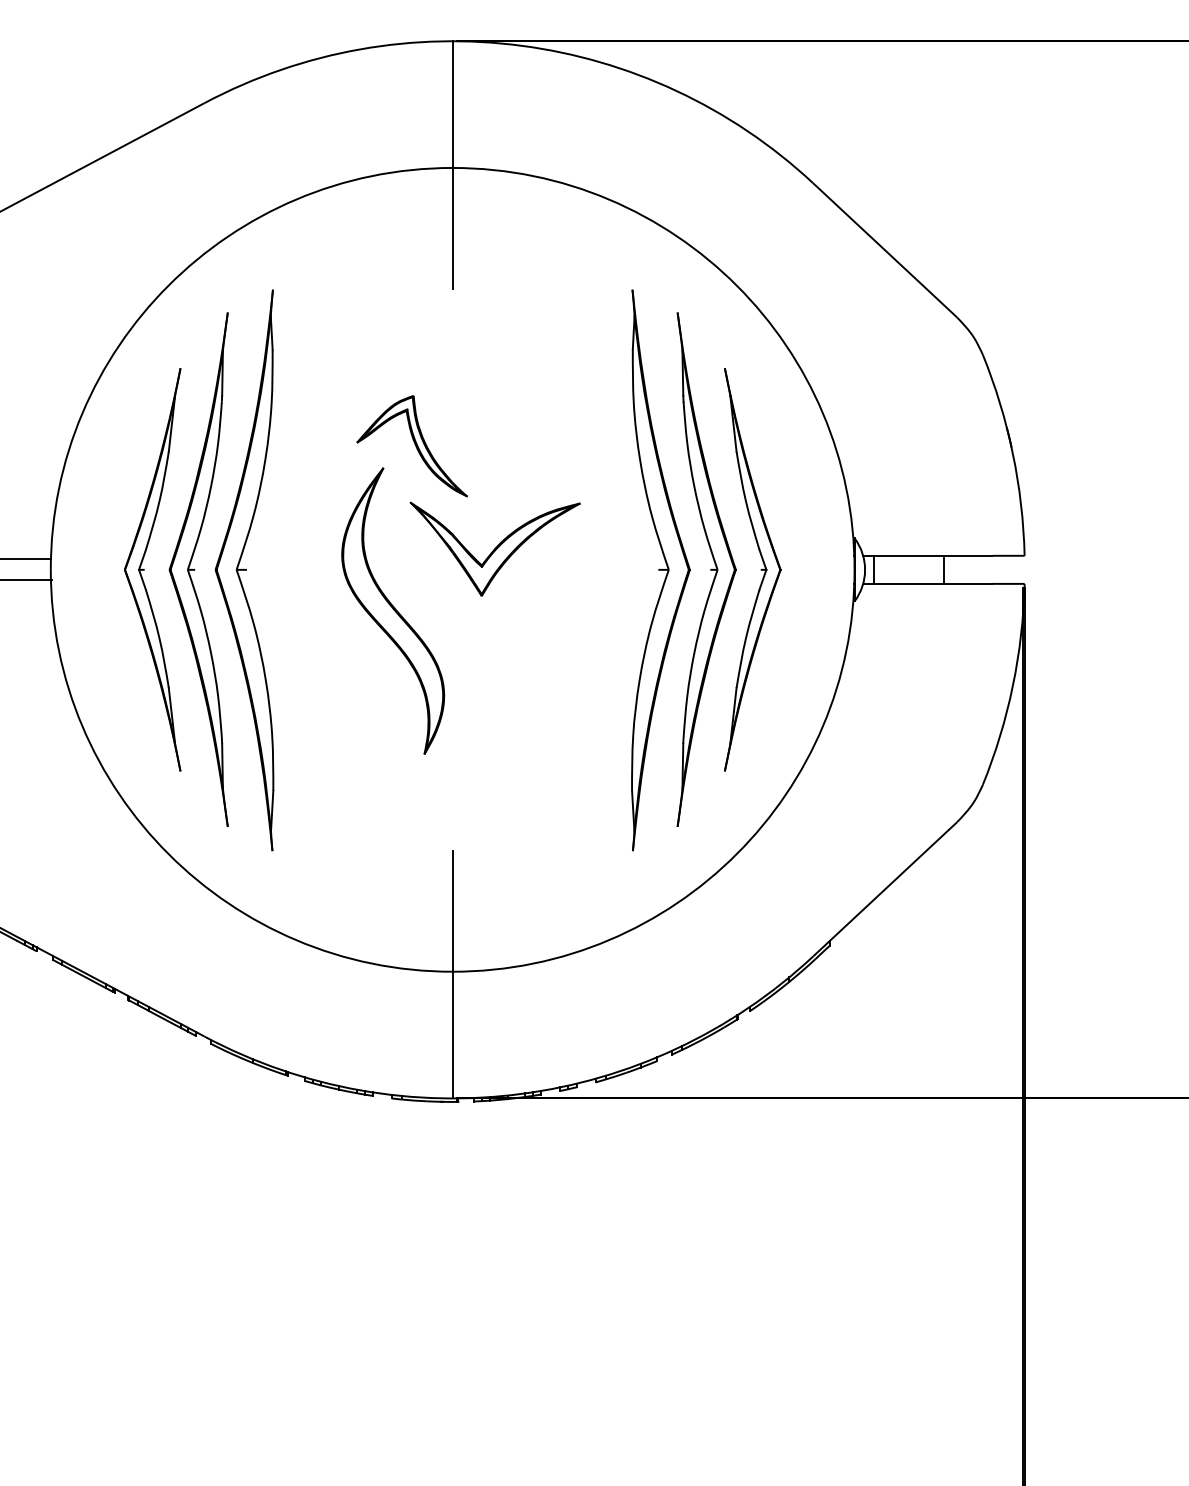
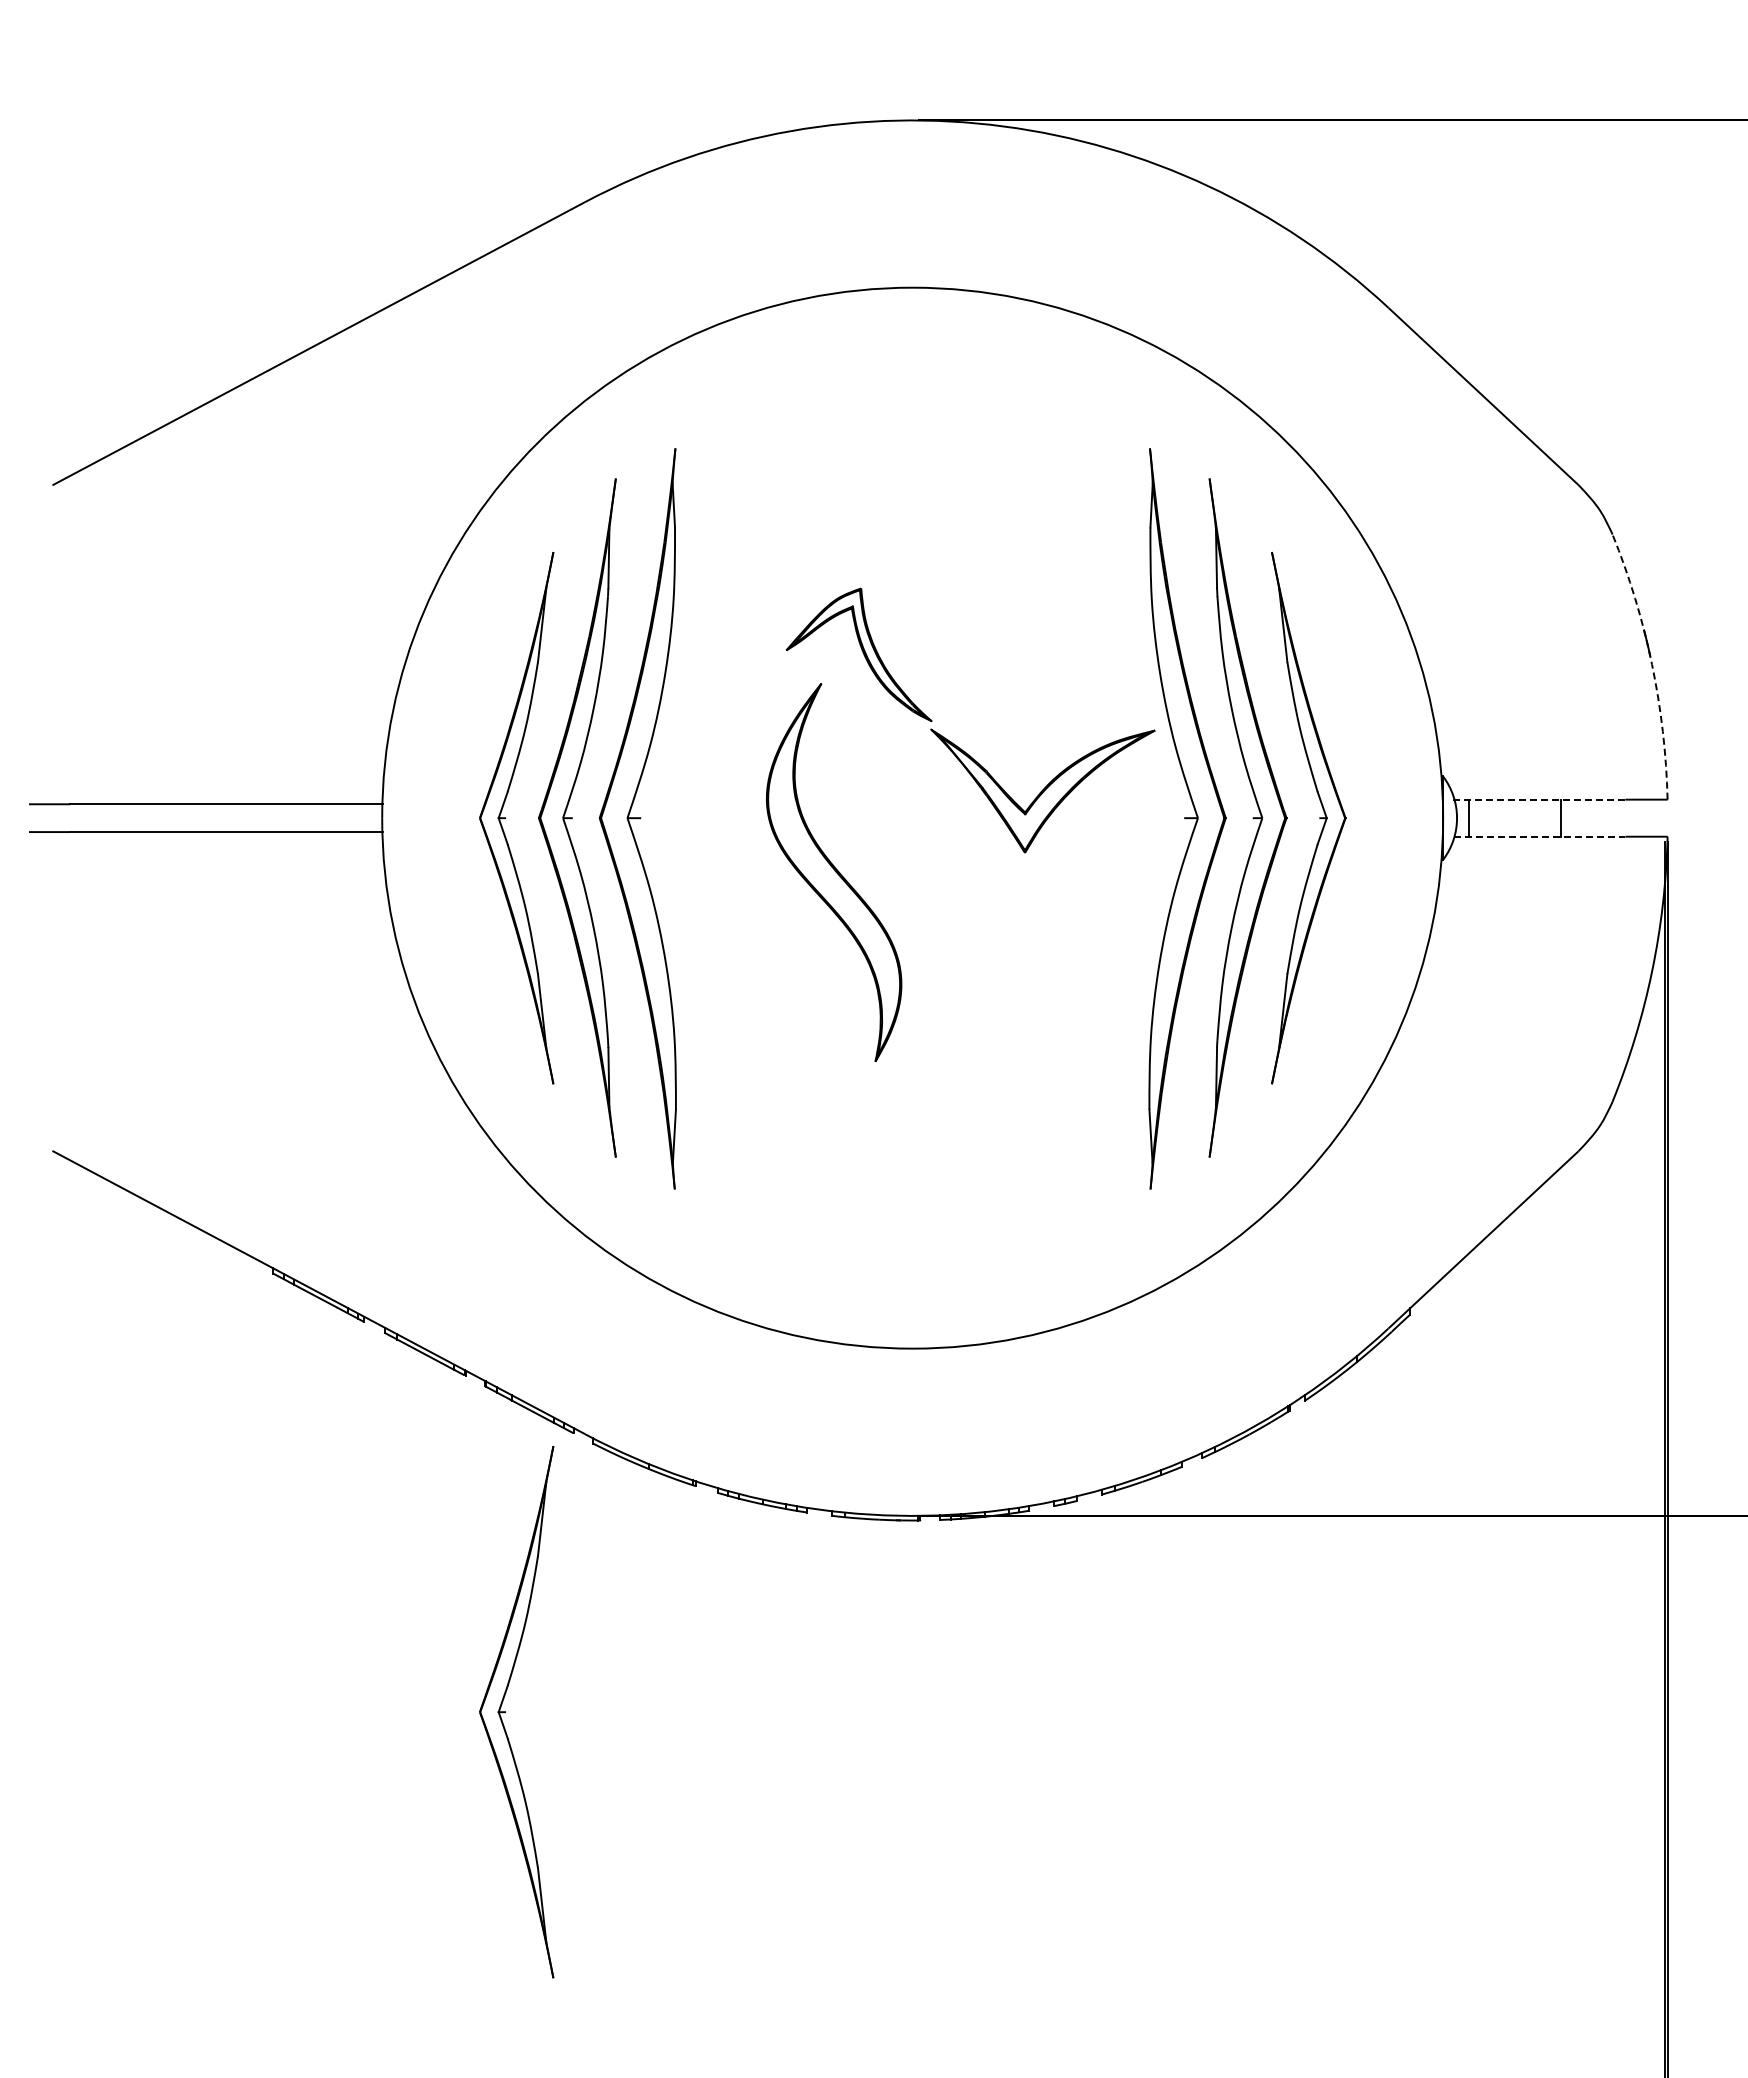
line: (452, 164) -> (912, 283), removed
arc: (1013, 453) -> (1652, 664), solid -> dashed
part: (494, 548) -> (1042, 790), moved
line: (927, 555) -> (1539, 799), solid -> dashed
line: (928, 583) -> (1540, 836), solid -> dashed
line: (452, 974) -> (912, 1352), removed
part: (144, 1247) -> (505, 1712), added

